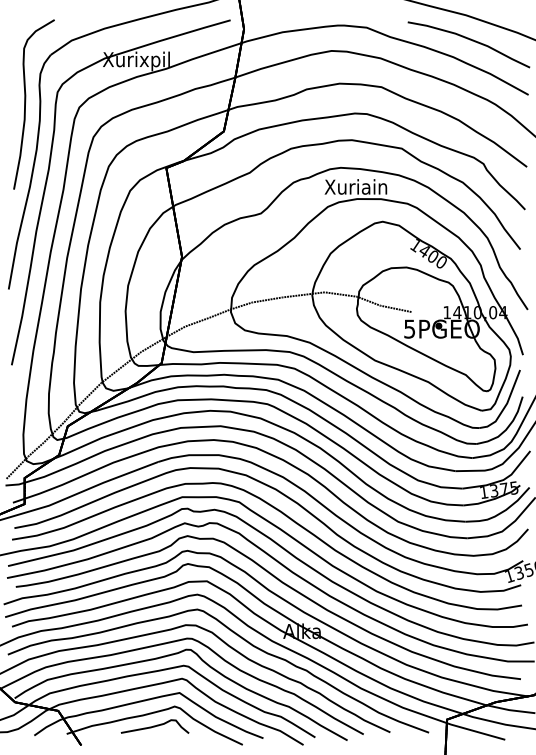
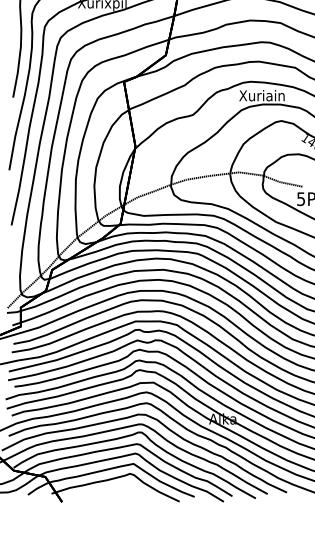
curve: (154, 726) -> (115, 488), removed

